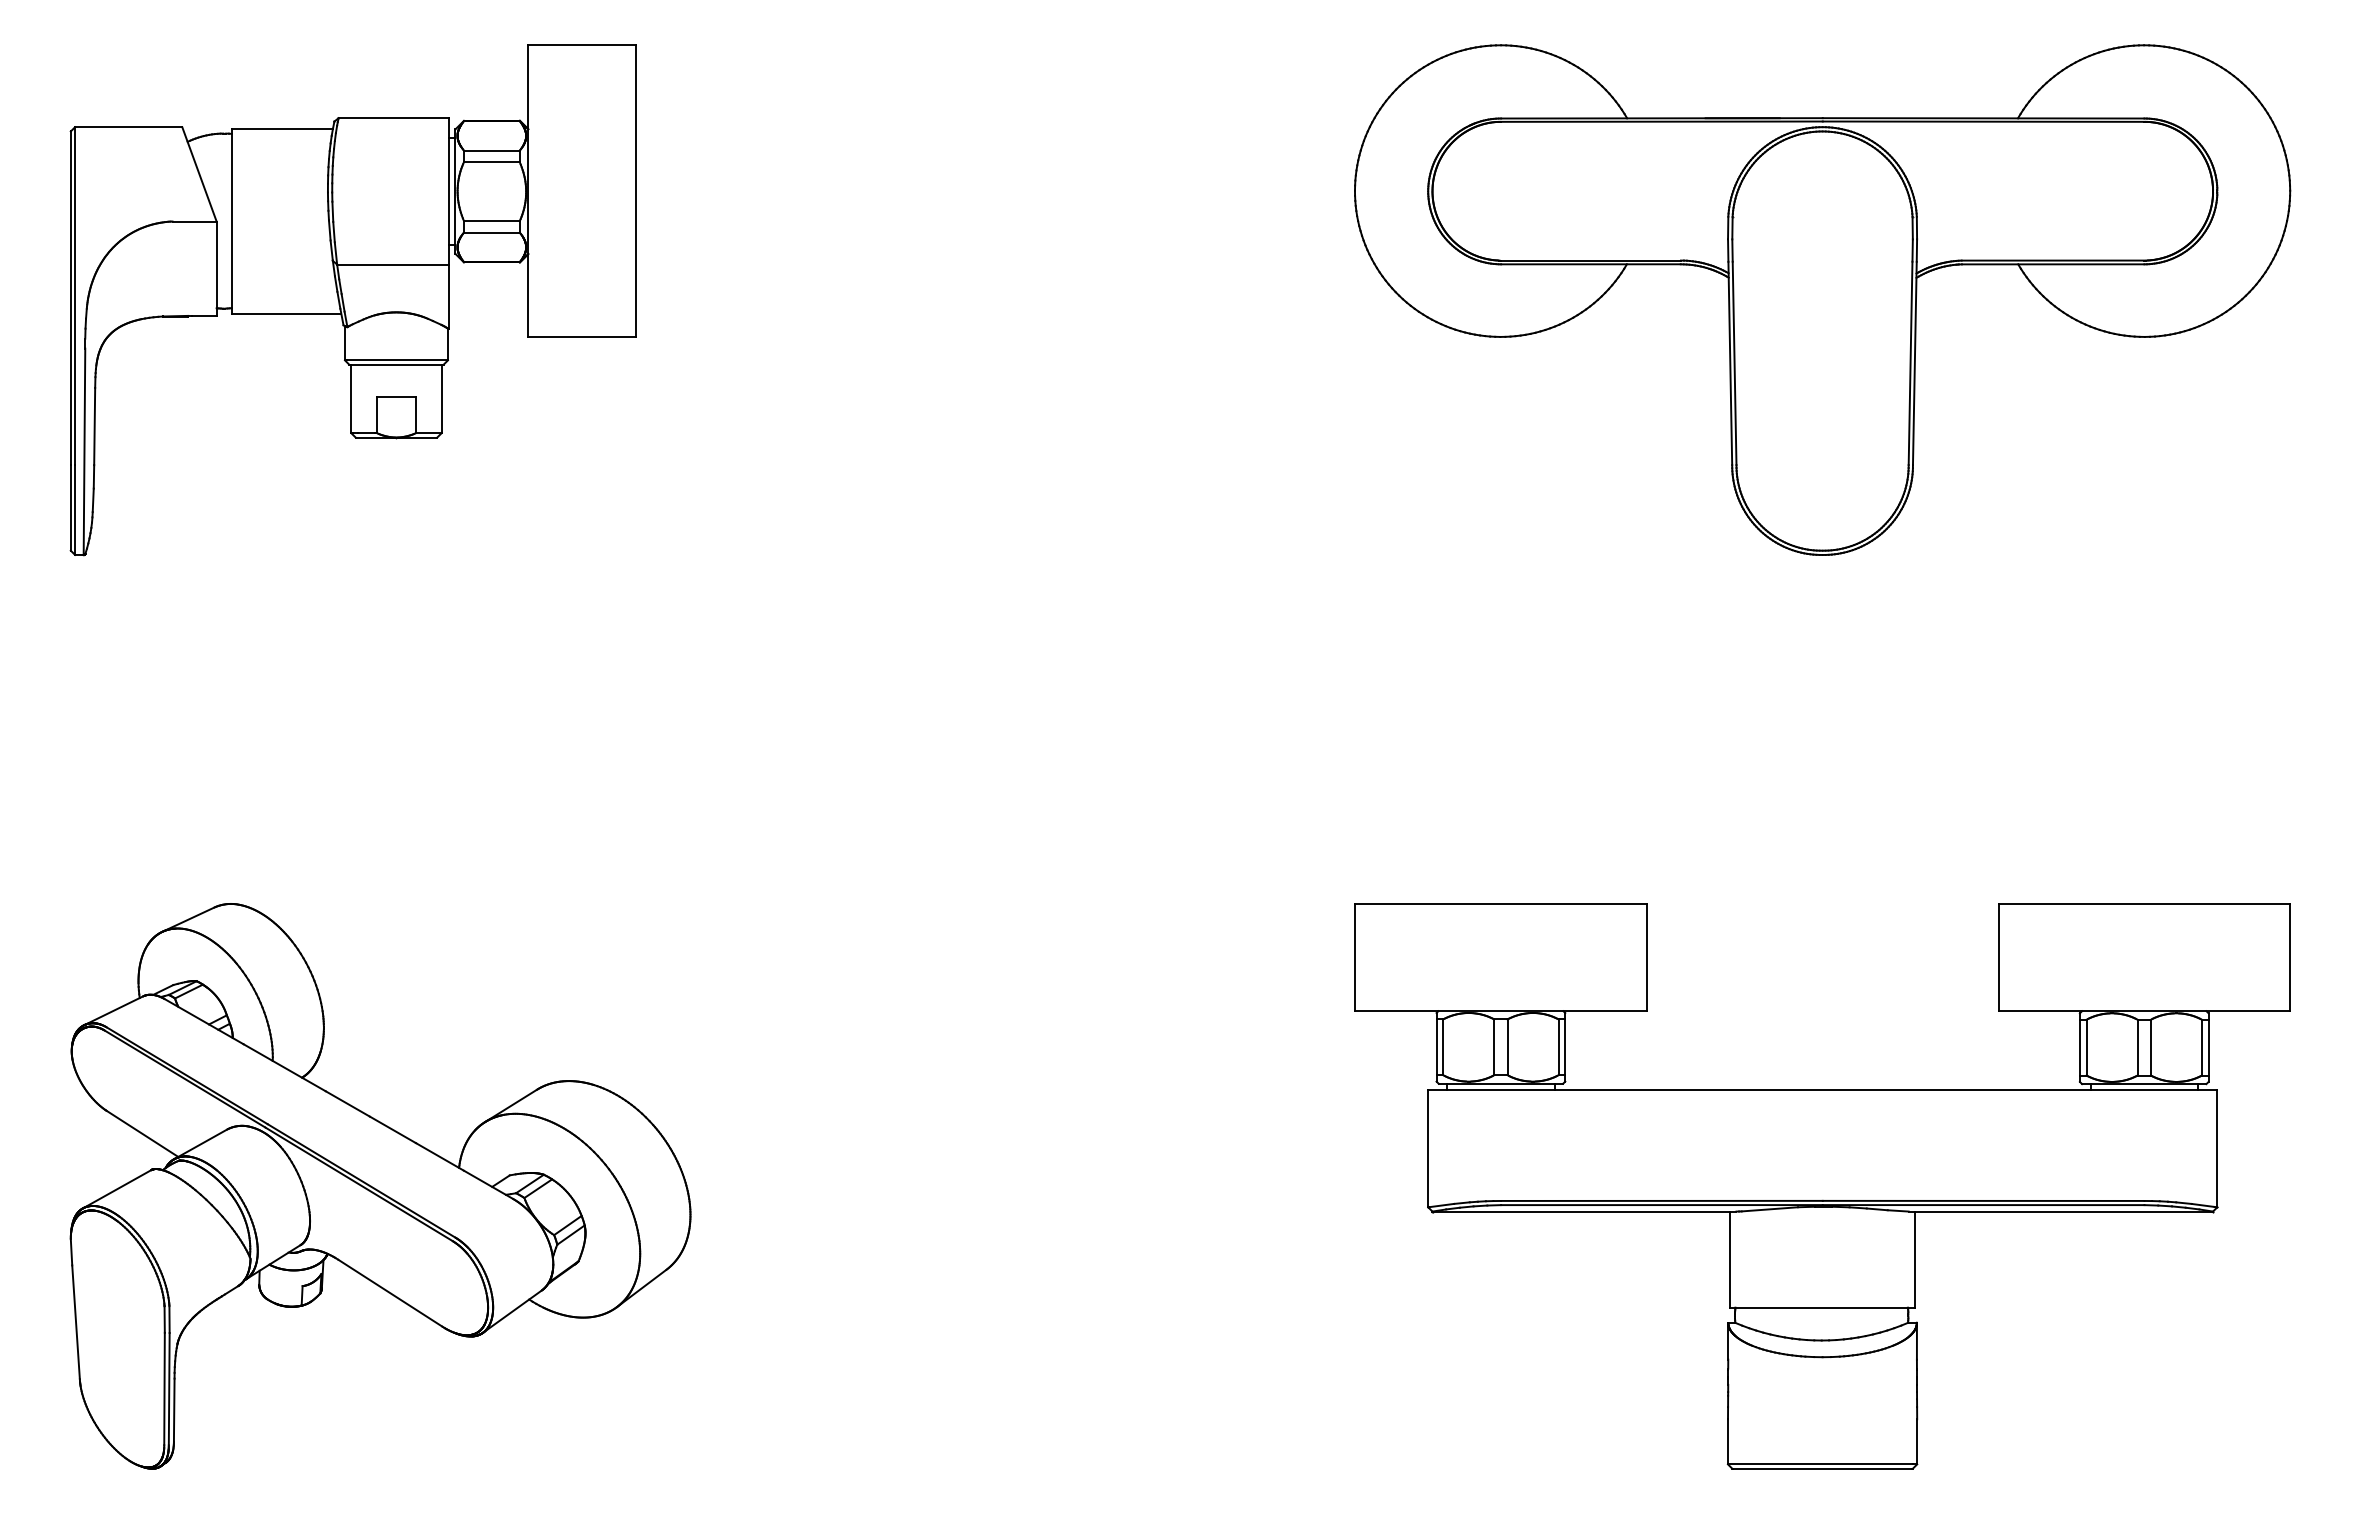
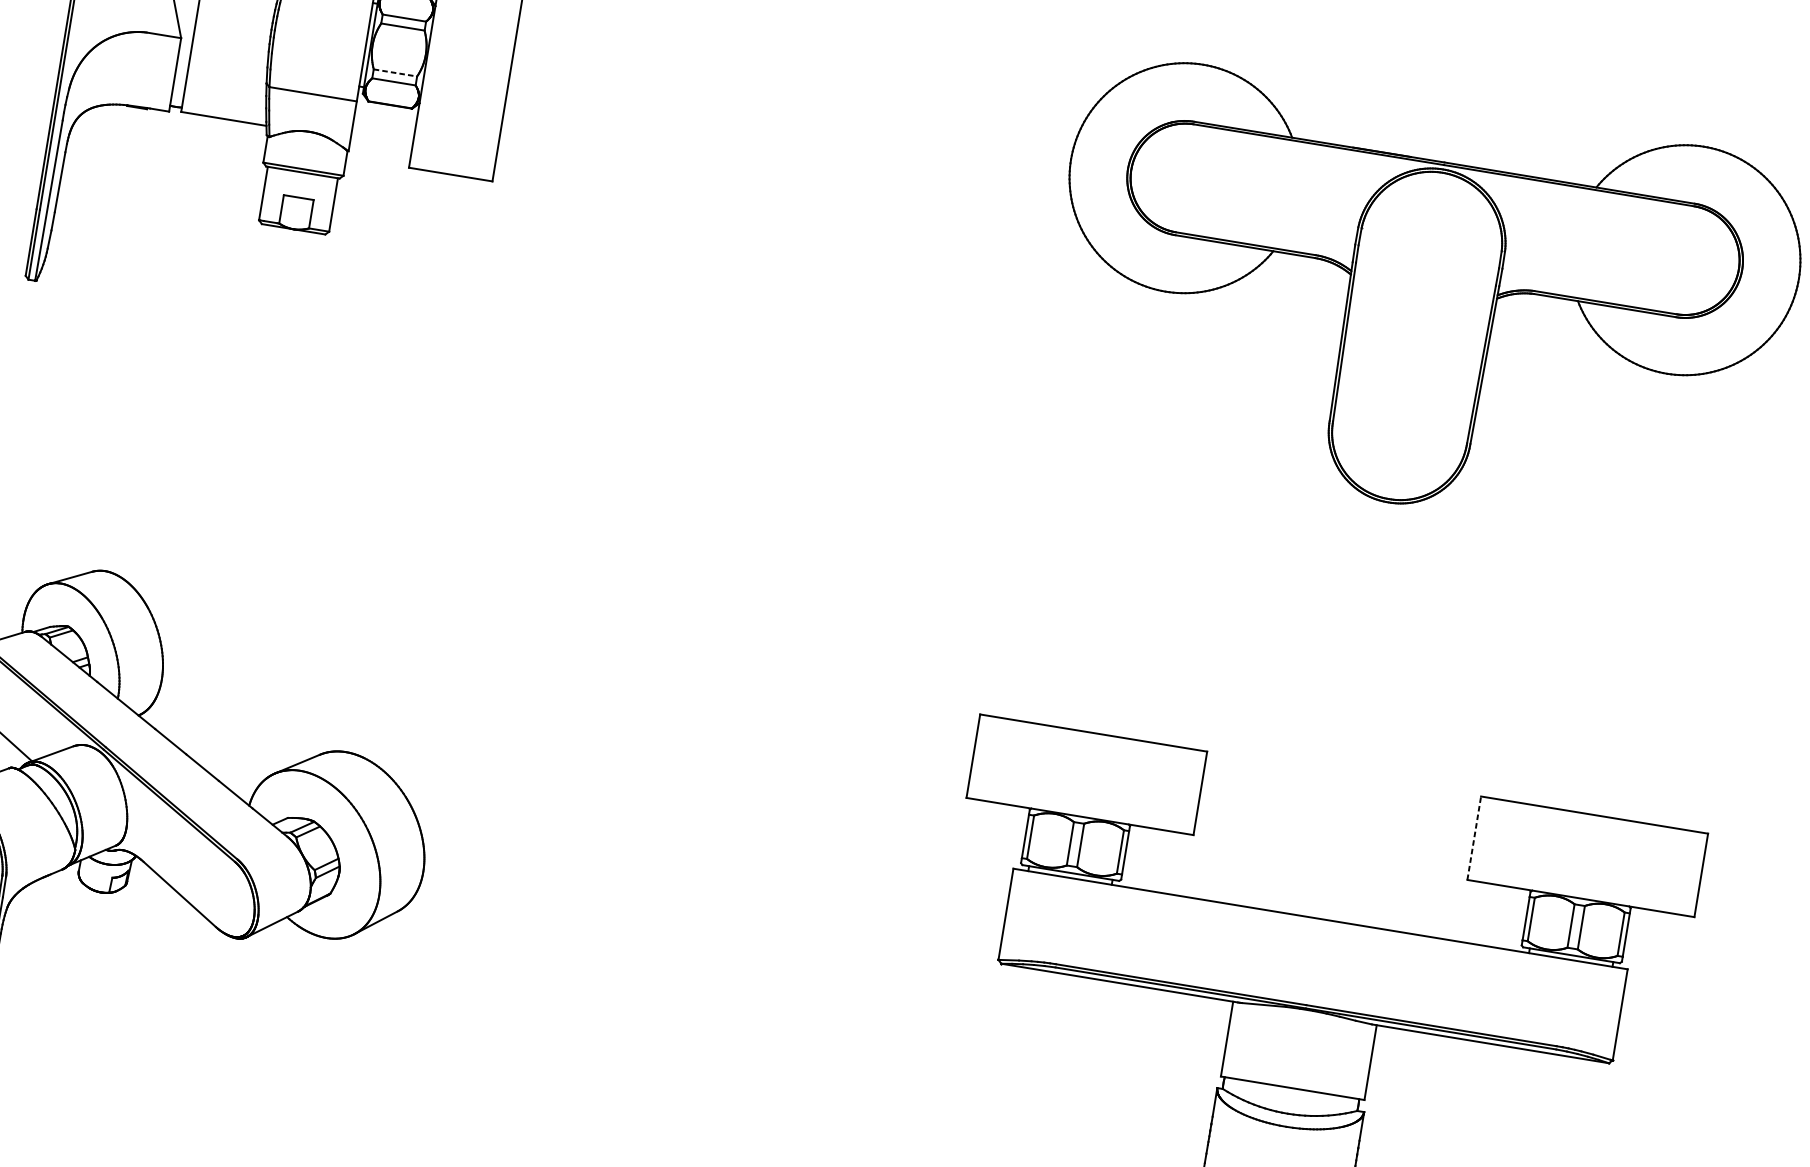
line: (491, 221) -> (395, 73), solid -> dashed
line: (1998, 957) -> (1474, 838), solid -> dashed

